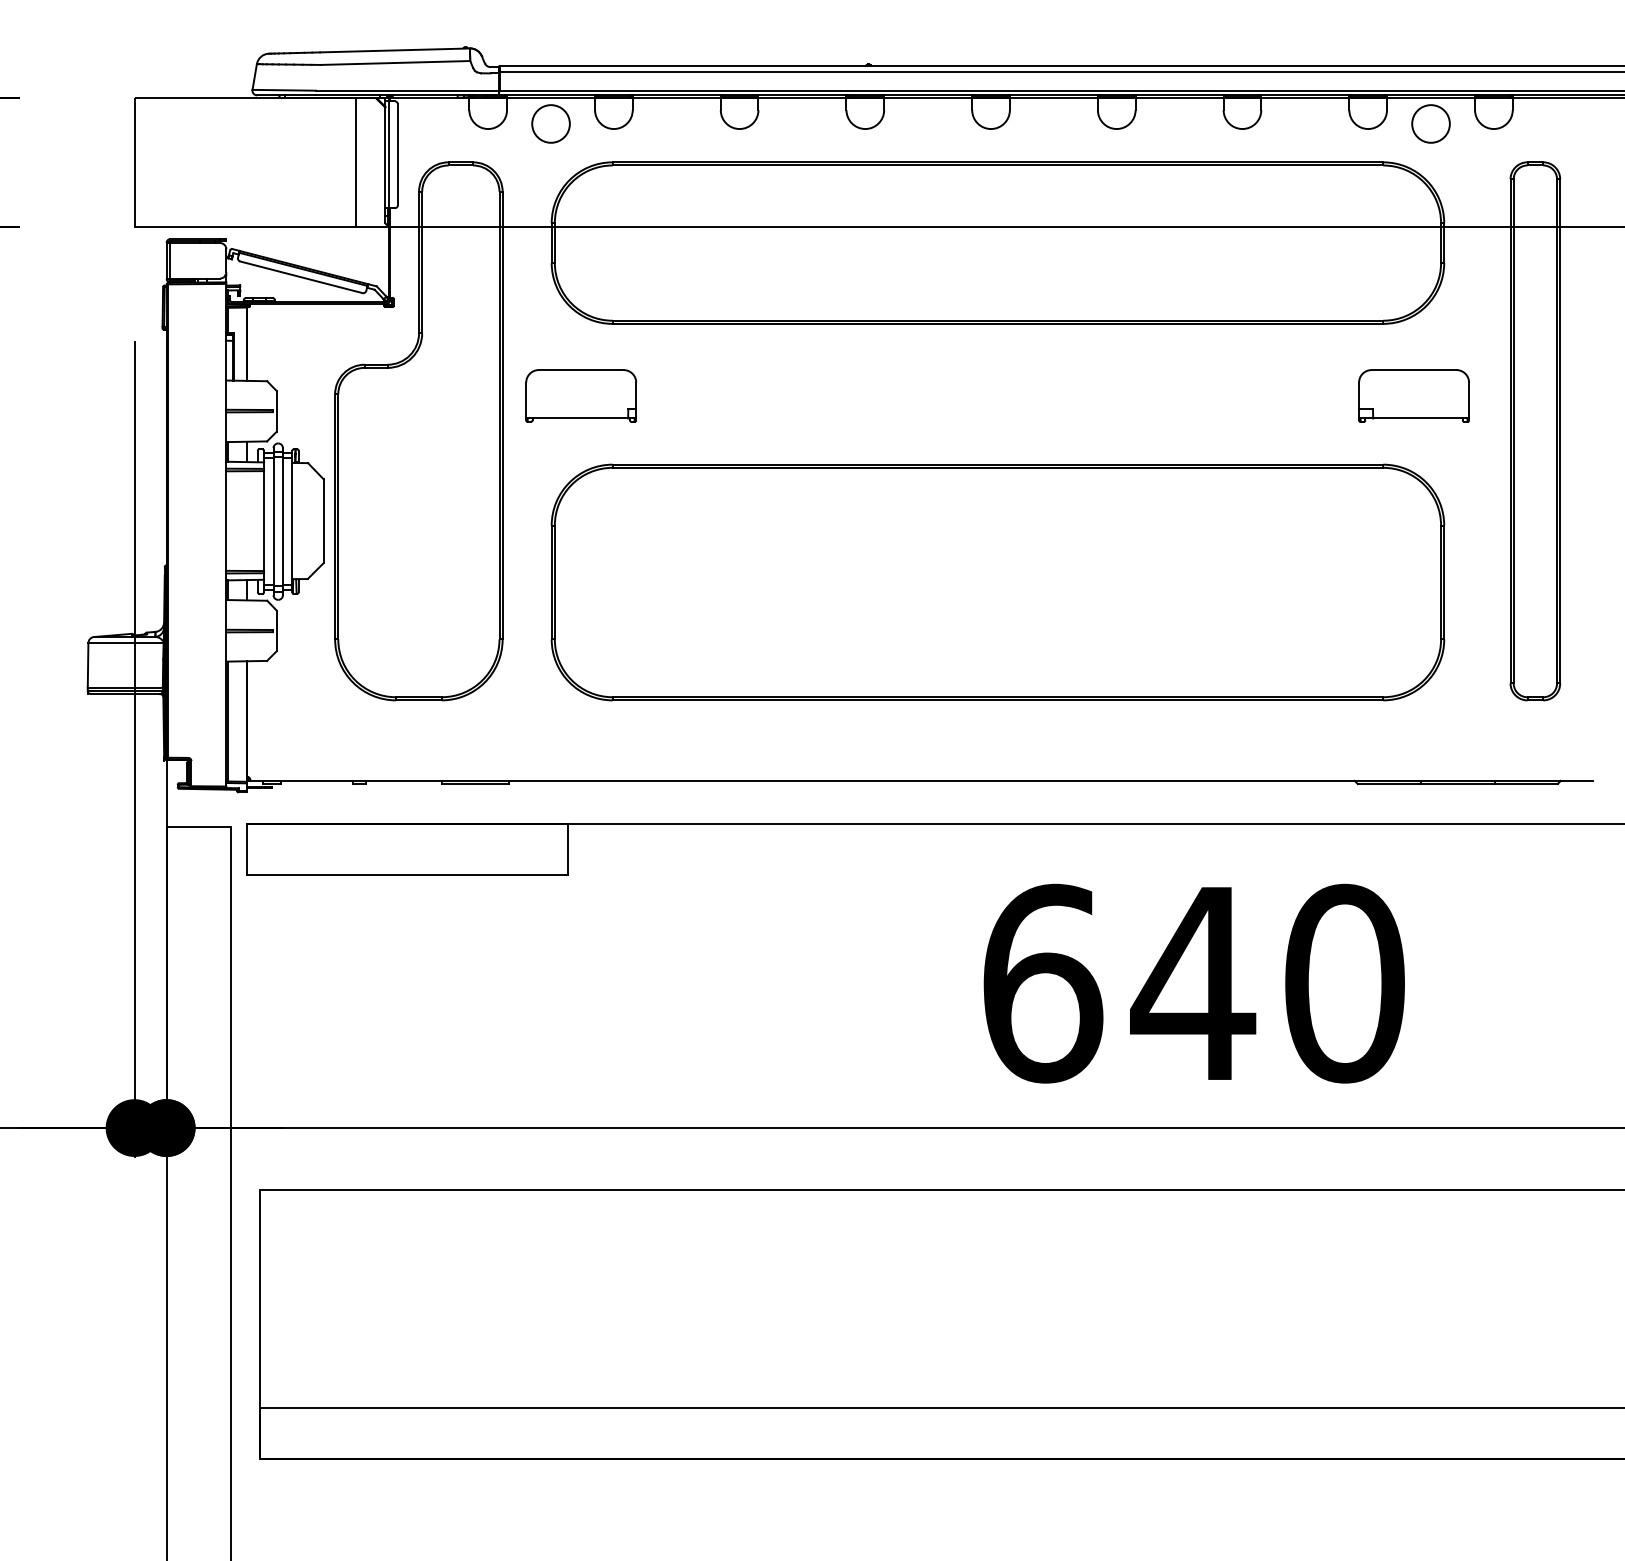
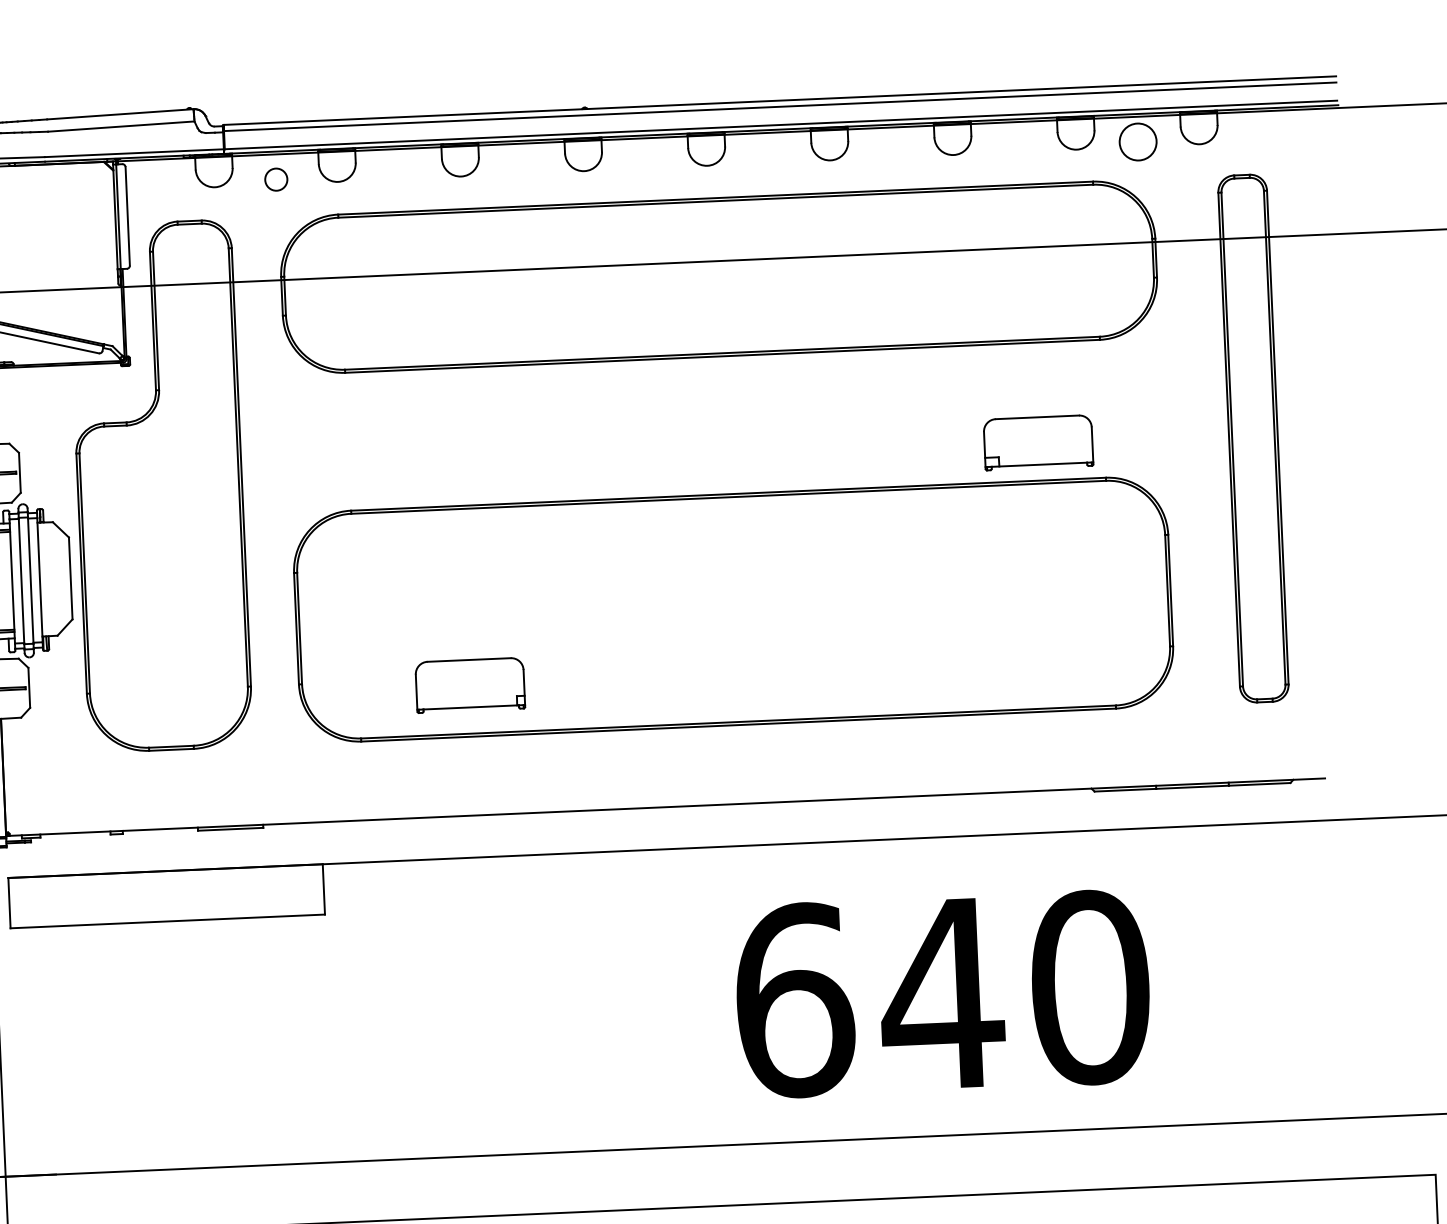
circle: (550, 123) -> (275, 179), size x0.6
line: (356, 162) -> (87, 225), removed
part: (581, 395) -> (470, 684), moved
part: (1413, 395) -> (1037, 442), moved

